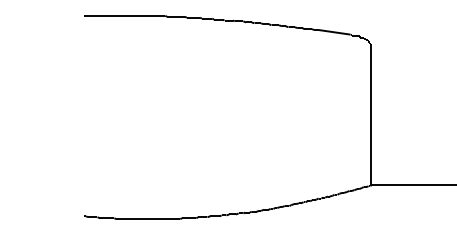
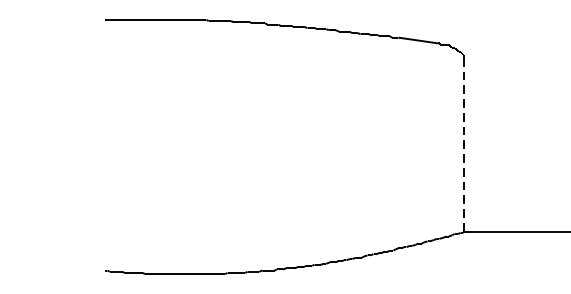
line: (371, 115) -> (464, 144), solid -> dashed

